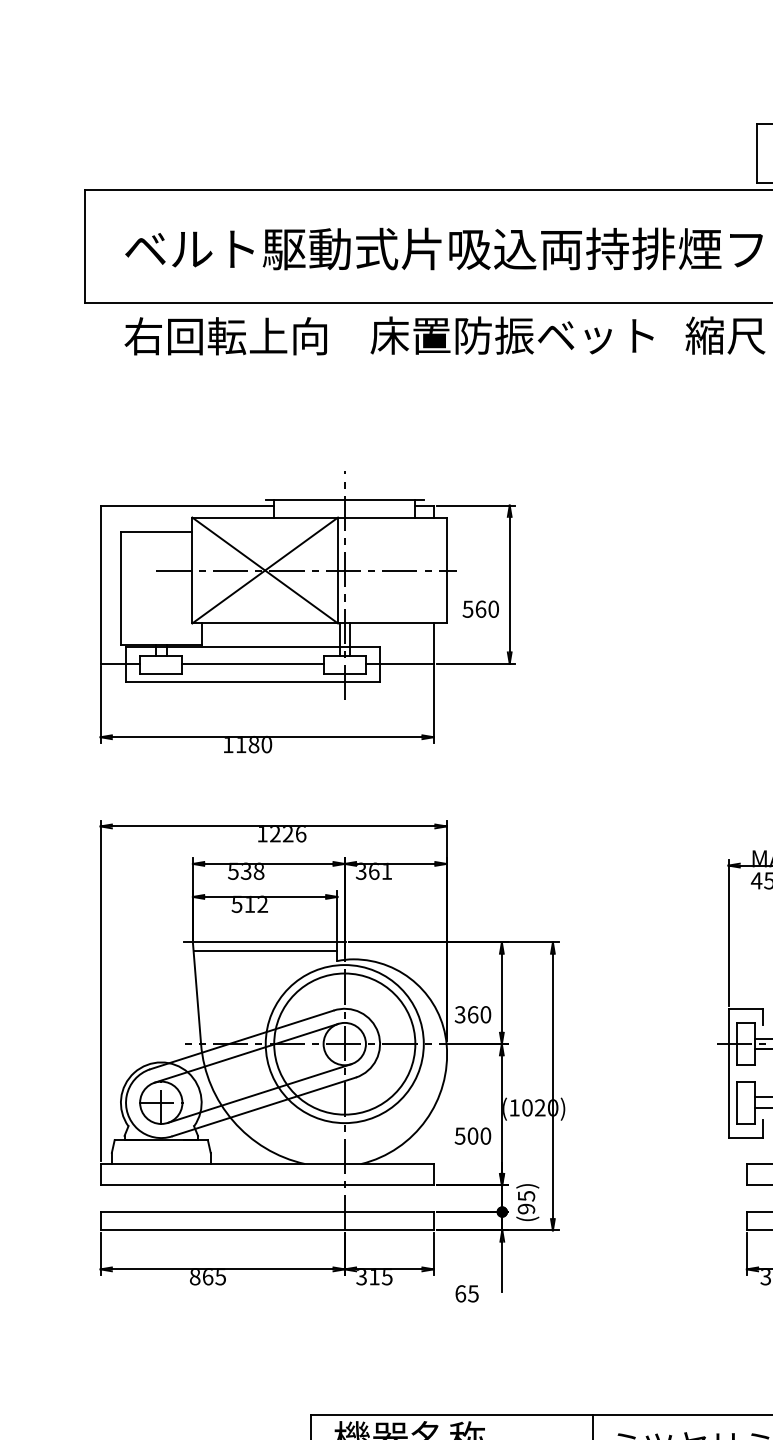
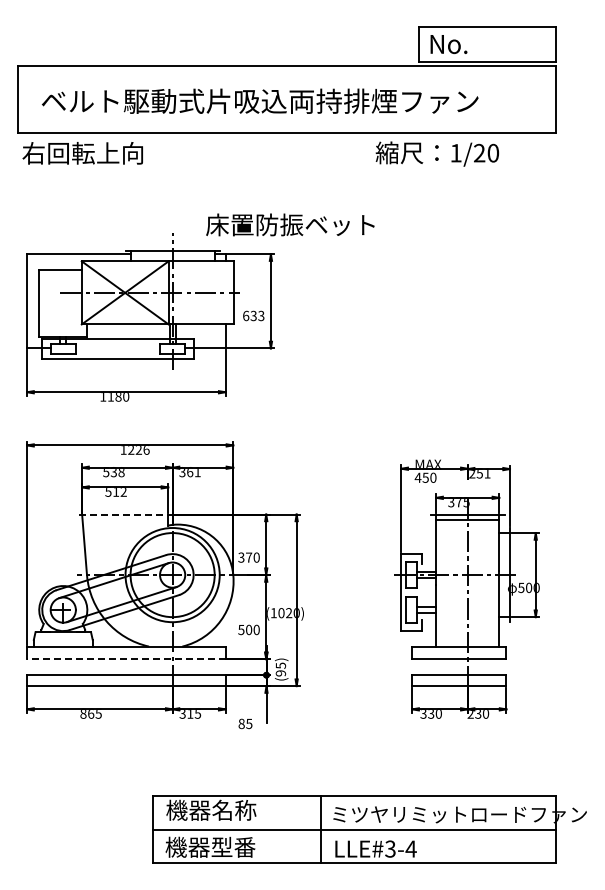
text: (512, 334) -> (290, 224), moved
text: (225, 336) -> (82, 153), moved
text: (480, 608) -> (253, 315), 560 -> 633
line: (252, 663) -> (117, 348), removed
line: (263, 942) -> (124, 514), solid -> dashed
line: (265, 950) -> (125, 519), removed
text: (473, 1014) -> (249, 557), 360 -> 370
line: (265, 1185) -> (125, 659), solid -> dashed
text: (460, 1293) -> (241, 723), 65 -> 85

